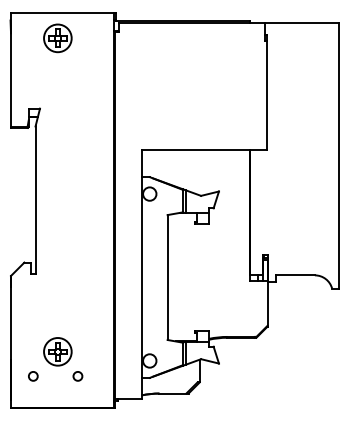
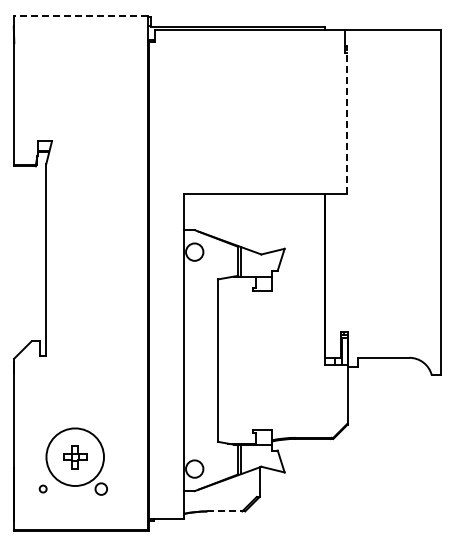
line: (62, 12) -> (81, 16), solid -> dashed
part: (58, 38) -> (75, 49), removed
line: (266, 92) -> (346, 119), solid -> dashed
circle: (58, 352) -> (75, 457), size x1.6
circle: (32, 375) -> (42, 488), size x0.6
line: (174, 393) -> (226, 511), solid -> dashed

